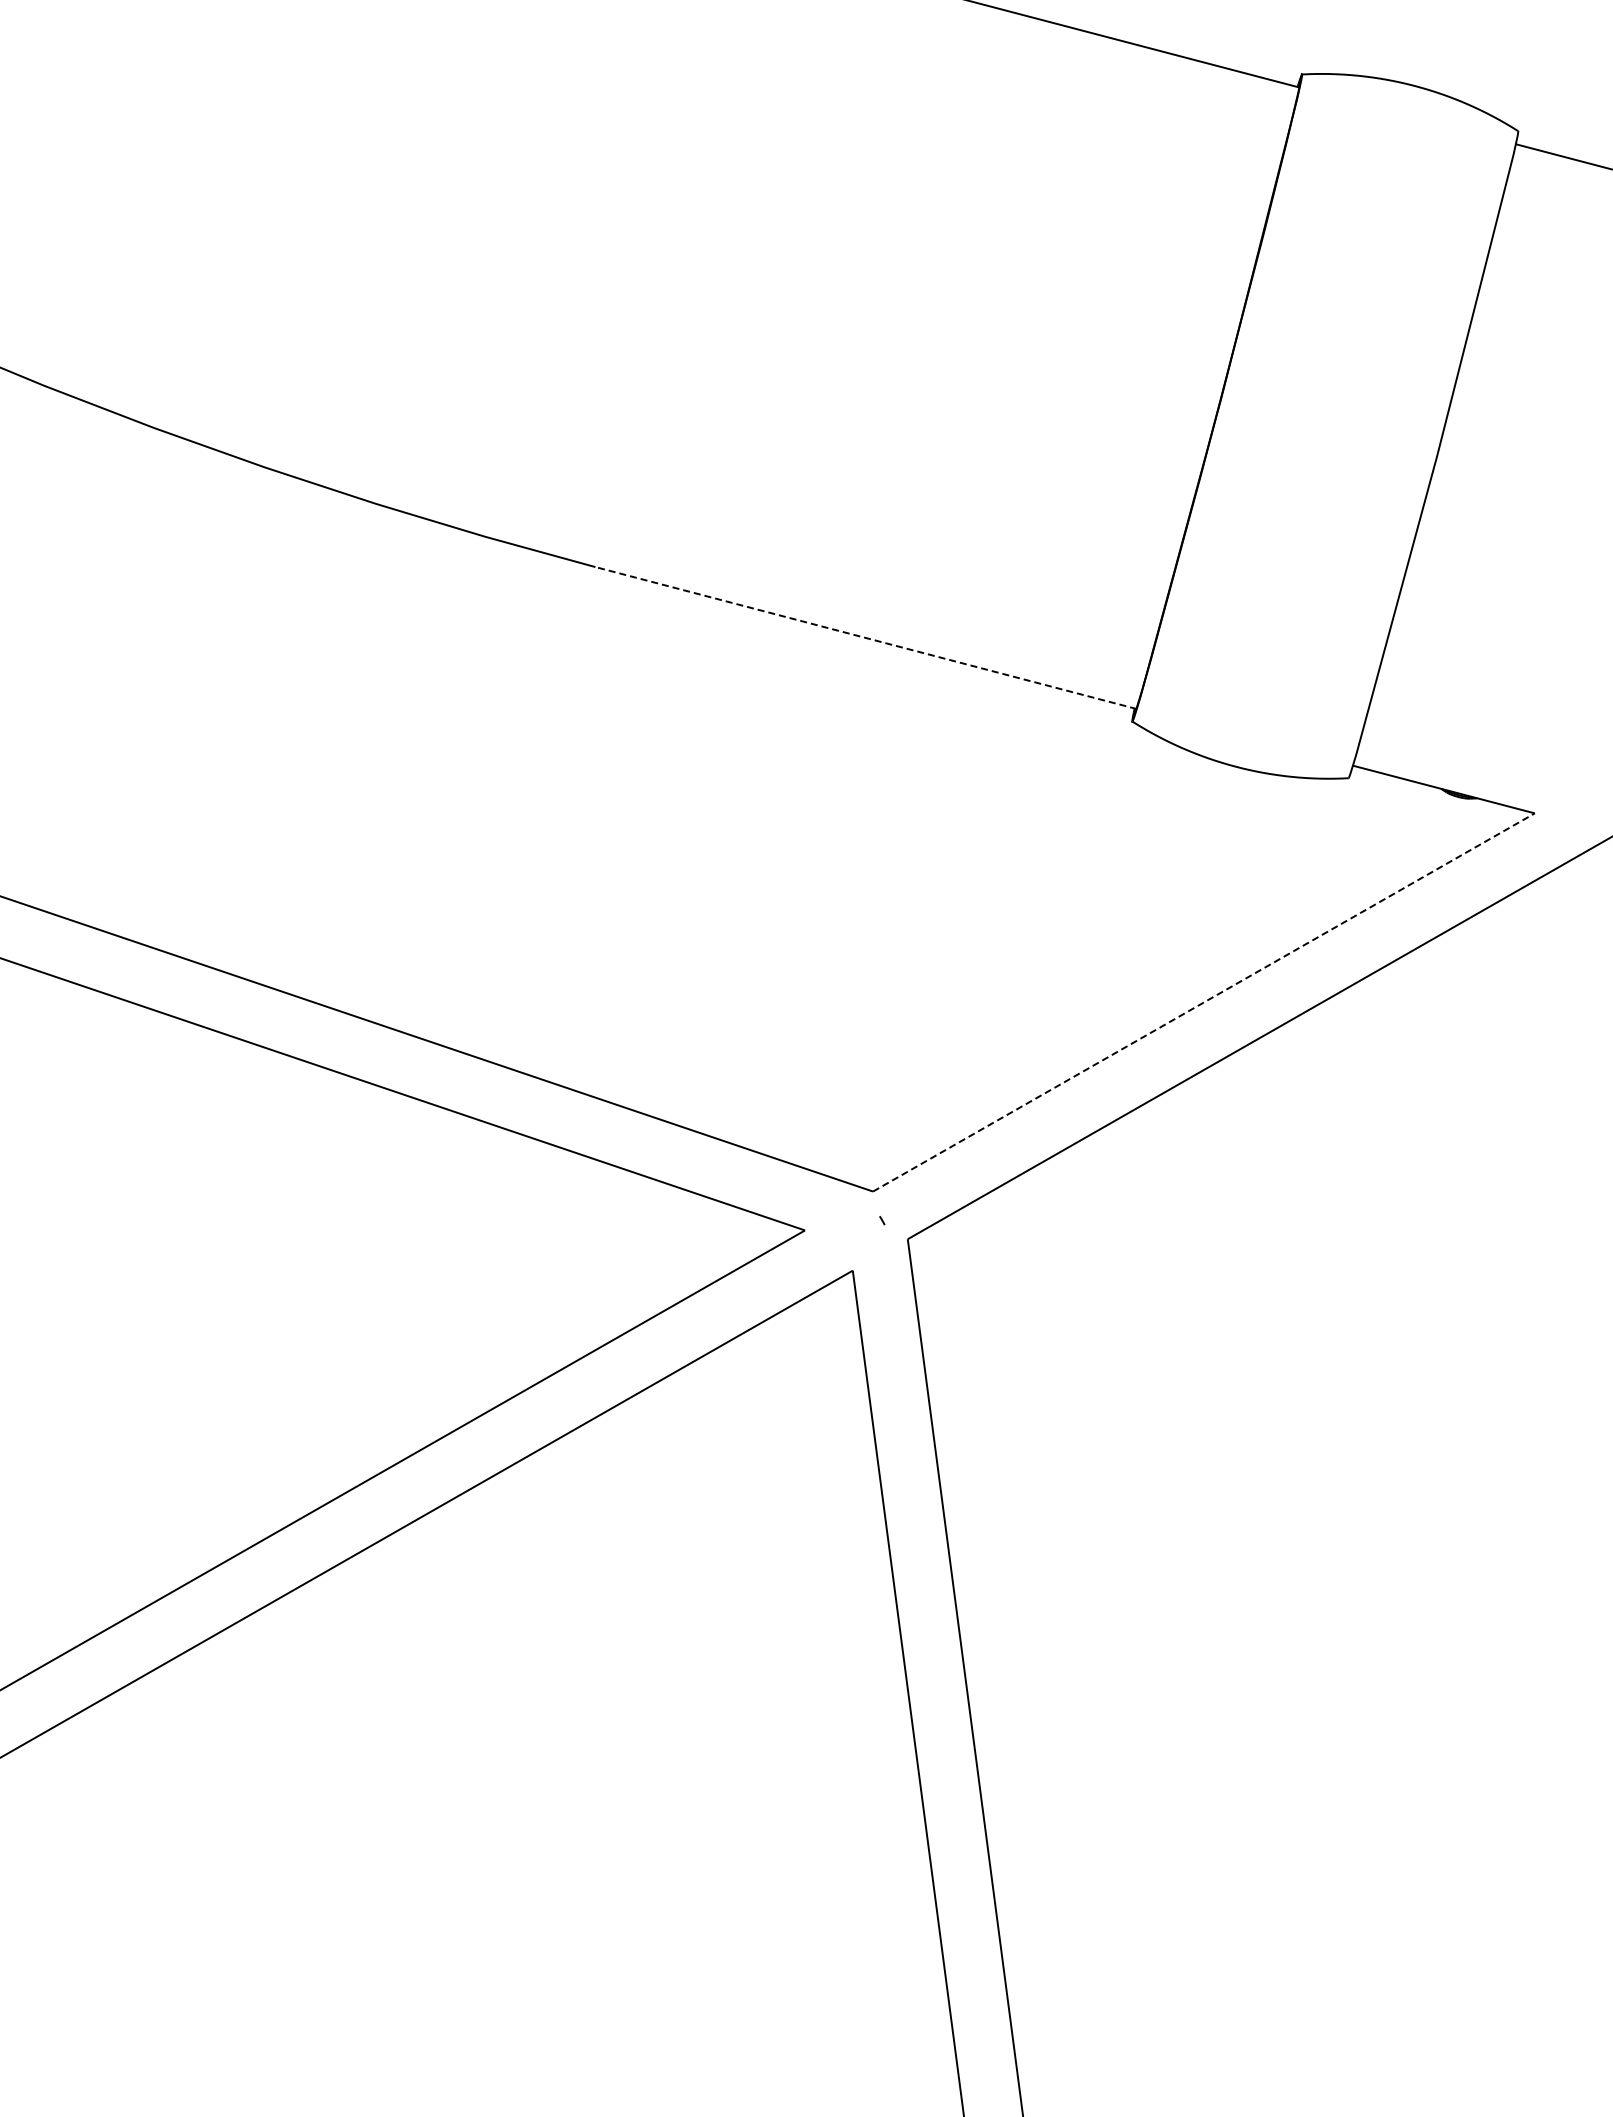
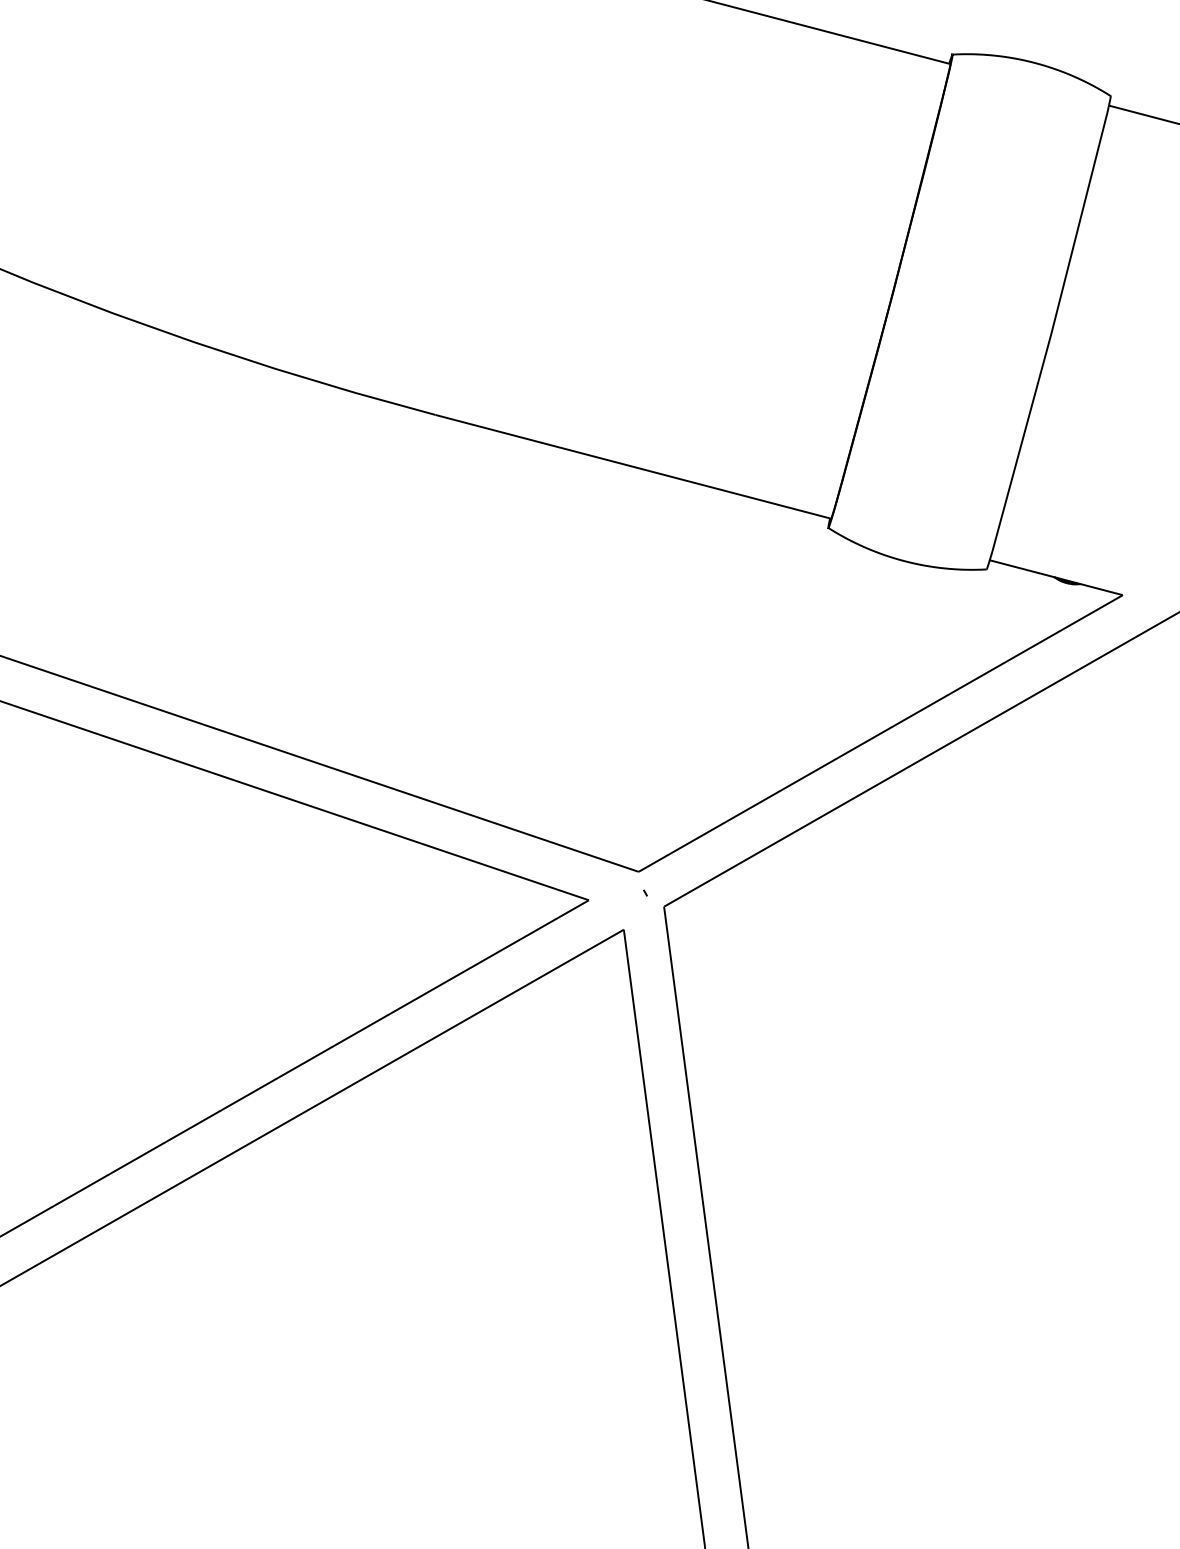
line: (866, 638) -> (633, 467), dashed -> solid
line: (1204, 1002) -> (881, 733), dashed -> solid

